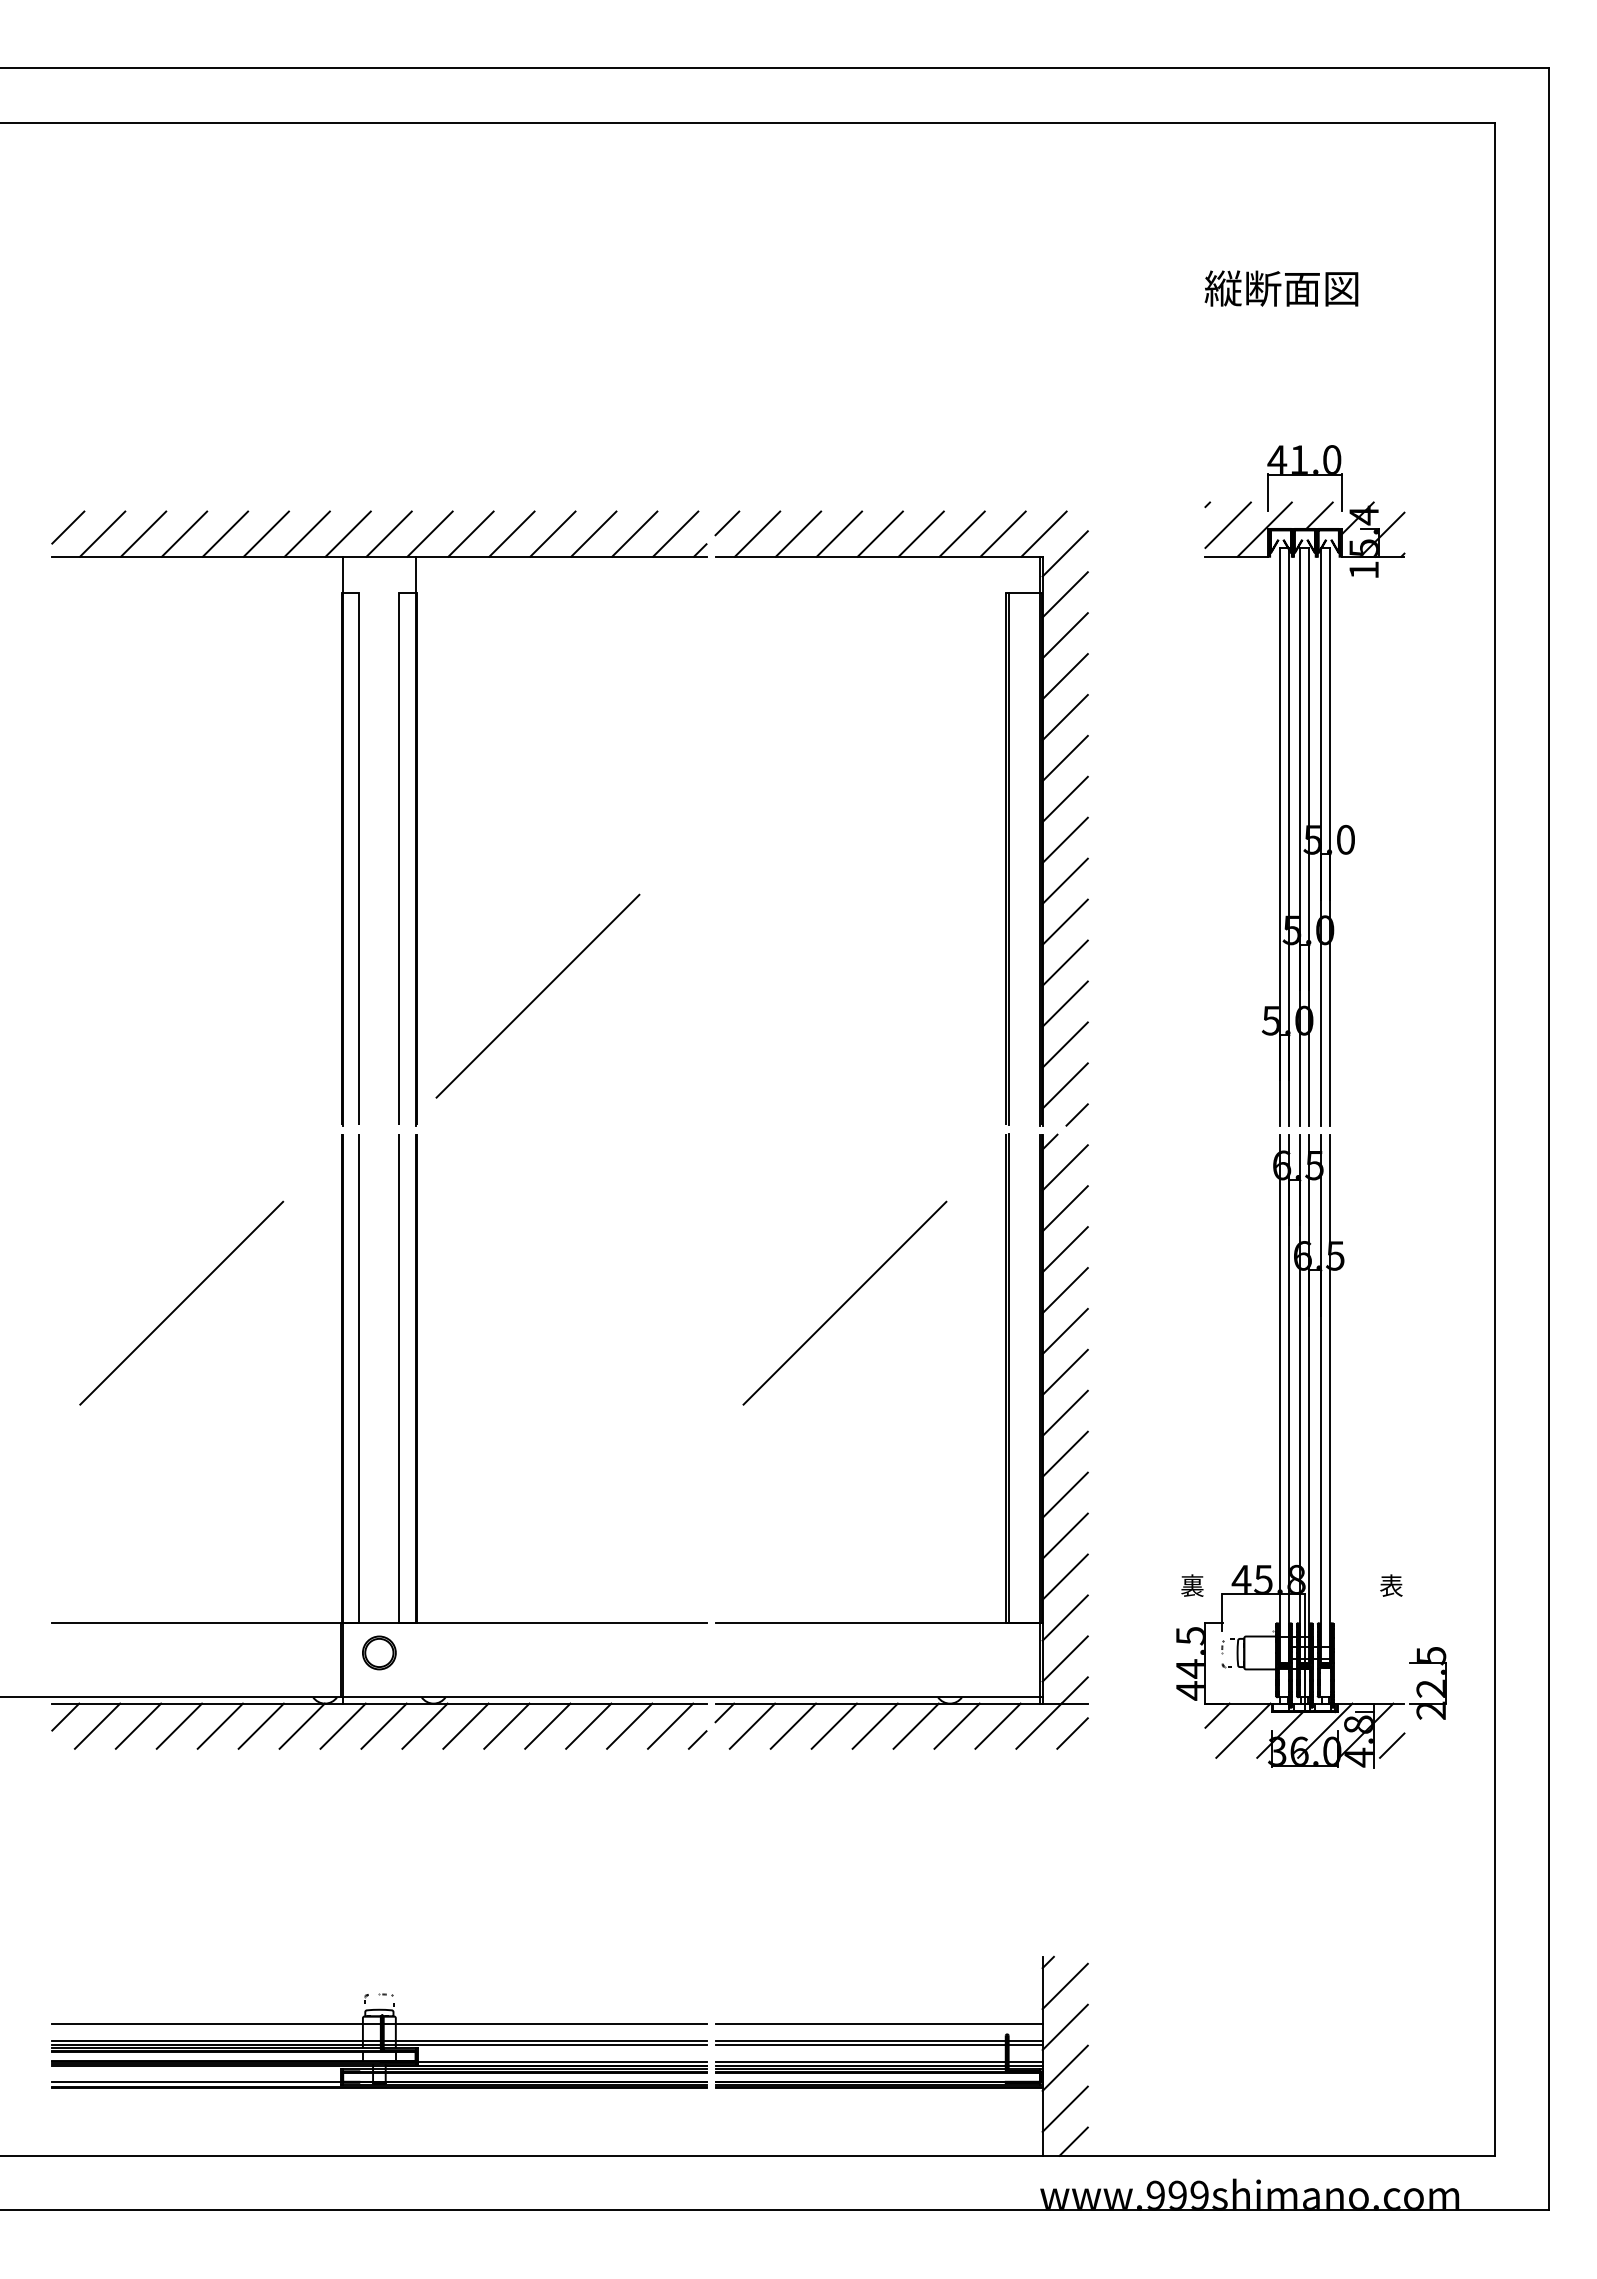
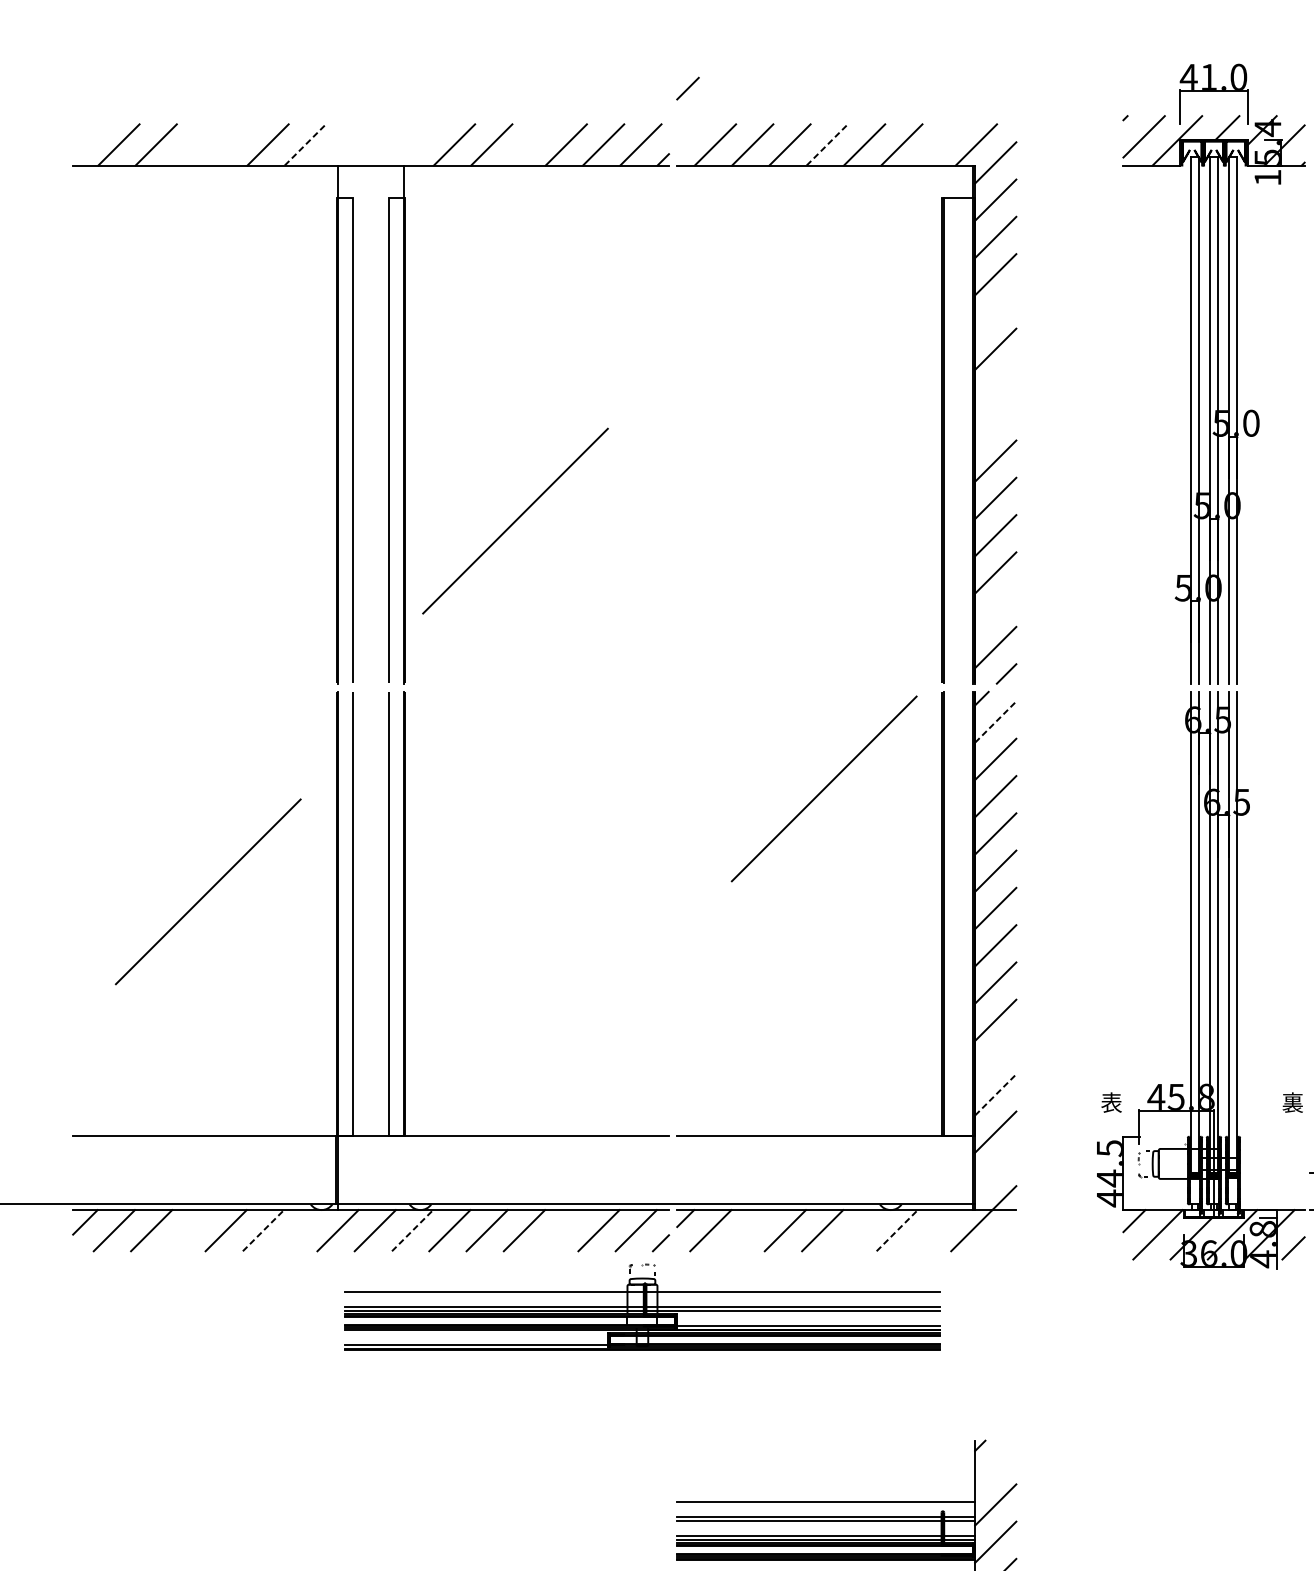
line: (727, 523) -> (688, 88), moved
line: (68, 527) -> (87, 138), removed
line: (184, 533) -> (193, 144), removed
line: (225, 533) -> (230, 144), removed
line: (347, 533) -> (342, 144), removed
line: (388, 533) -> (379, 144), removed
line: (429, 533) -> (416, 144), removed
line: (552, 533) -> (528, 144), removed
line: (1002, 533) -> (938, 144), removed
line: (307, 534) -> (305, 145), solid -> dashed
line: (880, 534) -> (827, 145), solid -> dashed
line: (1064, 717) -> (995, 311), removed
line: (1064, 799) -> (995, 386), removed
line: (1064, 840) -> (995, 423), removed
line: (537, 995) -> (515, 520), moved
line: (1064, 1044) -> (995, 609), removed
line: (1065, 1167) -> (995, 721), solid -> dashed
line: (181, 1302) -> (208, 891), moved
line: (844, 1302) -> (823, 788), moved
line: (1064, 1535) -> (995, 1056), removed
line: (1065, 1577) -> (995, 1095), solid -> dashed
text: (1192, 1586) -> (1111, 1103), 裏 -> 表
text: (1391, 1586) -> (1292, 1103), 表 -> 裏
part: (379, 1652) -> (371, 1163), removed
line: (1064, 1658) -> (995, 1168), removed
line: (179, 1725) -> (188, 1230), removed
line: (301, 1725) -> (300, 1230), removed
line: (588, 1725) -> (561, 1230), removed
line: (793, 1725) -> (748, 1230), removed
line: (915, 1725) -> (859, 1230), removed
line: (997, 1725) -> (934, 1230), removed
line: (261, 1726) -> (263, 1230), solid -> dashed
line: (425, 1726) -> (413, 1230), solid -> dashed
line: (957, 1726) -> (897, 1230), solid -> dashed
line: (1072, 1733) -> (1002, 1237), removed
line: (1064, 1986) -> (995, 1467), removed
part: (379, 2040) -> (642, 1306), moved

